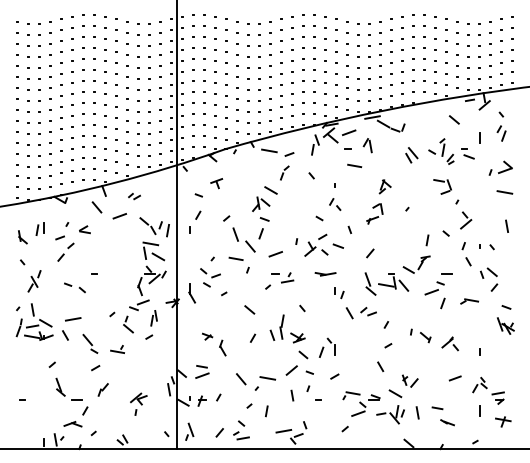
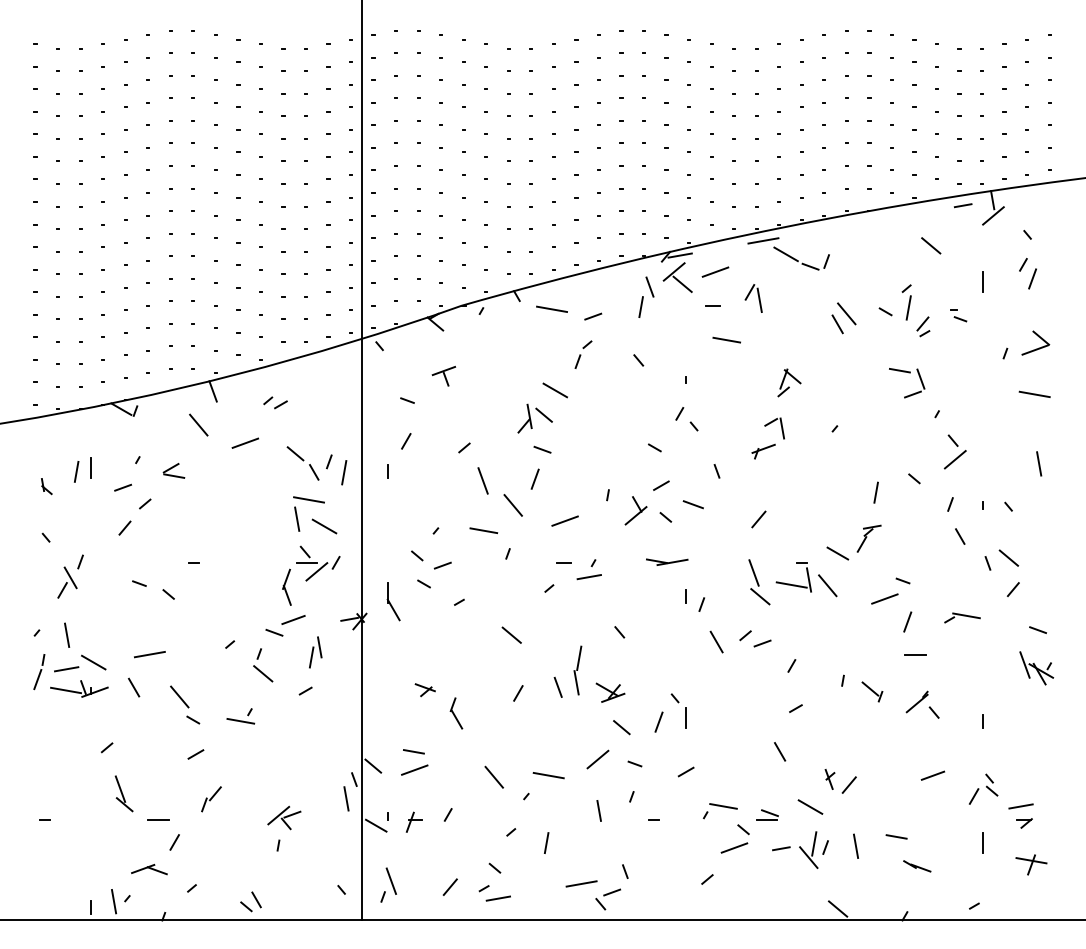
part: (467, 153) -> (958, 314), size x0.6
part: (22, 237) -> (45, 486), size x0.6
line: (446, 273) -> (915, 652), moved

